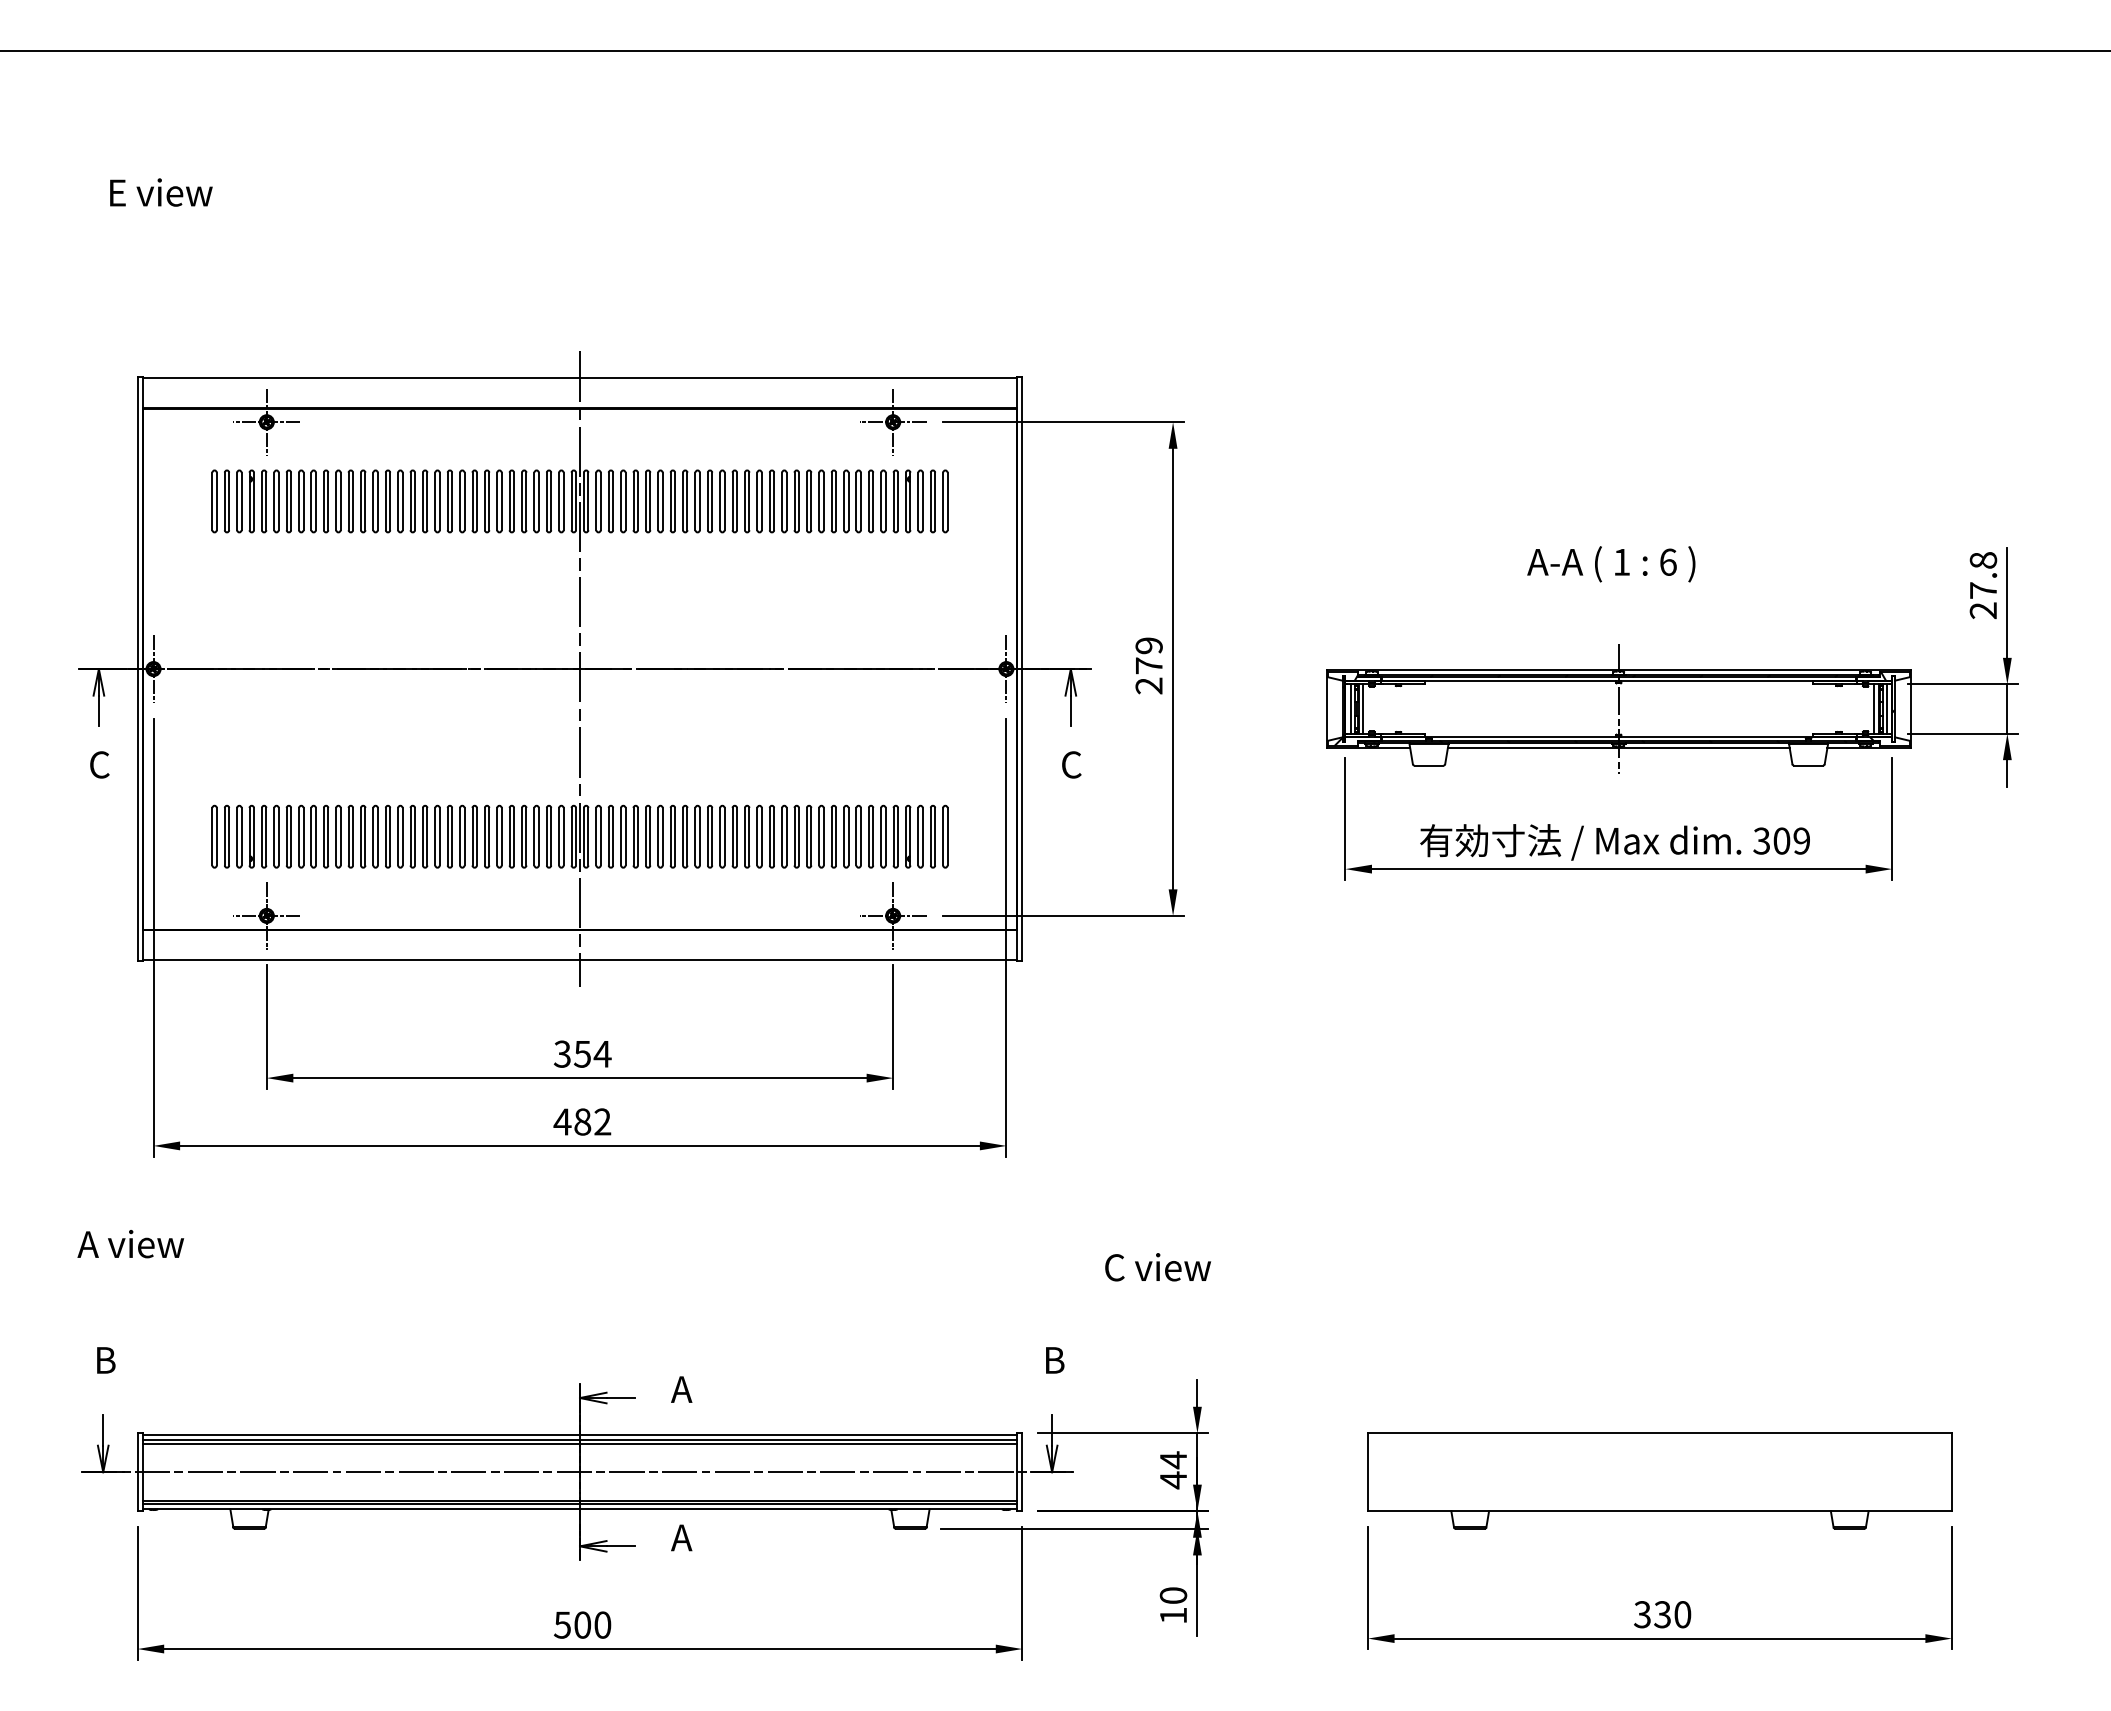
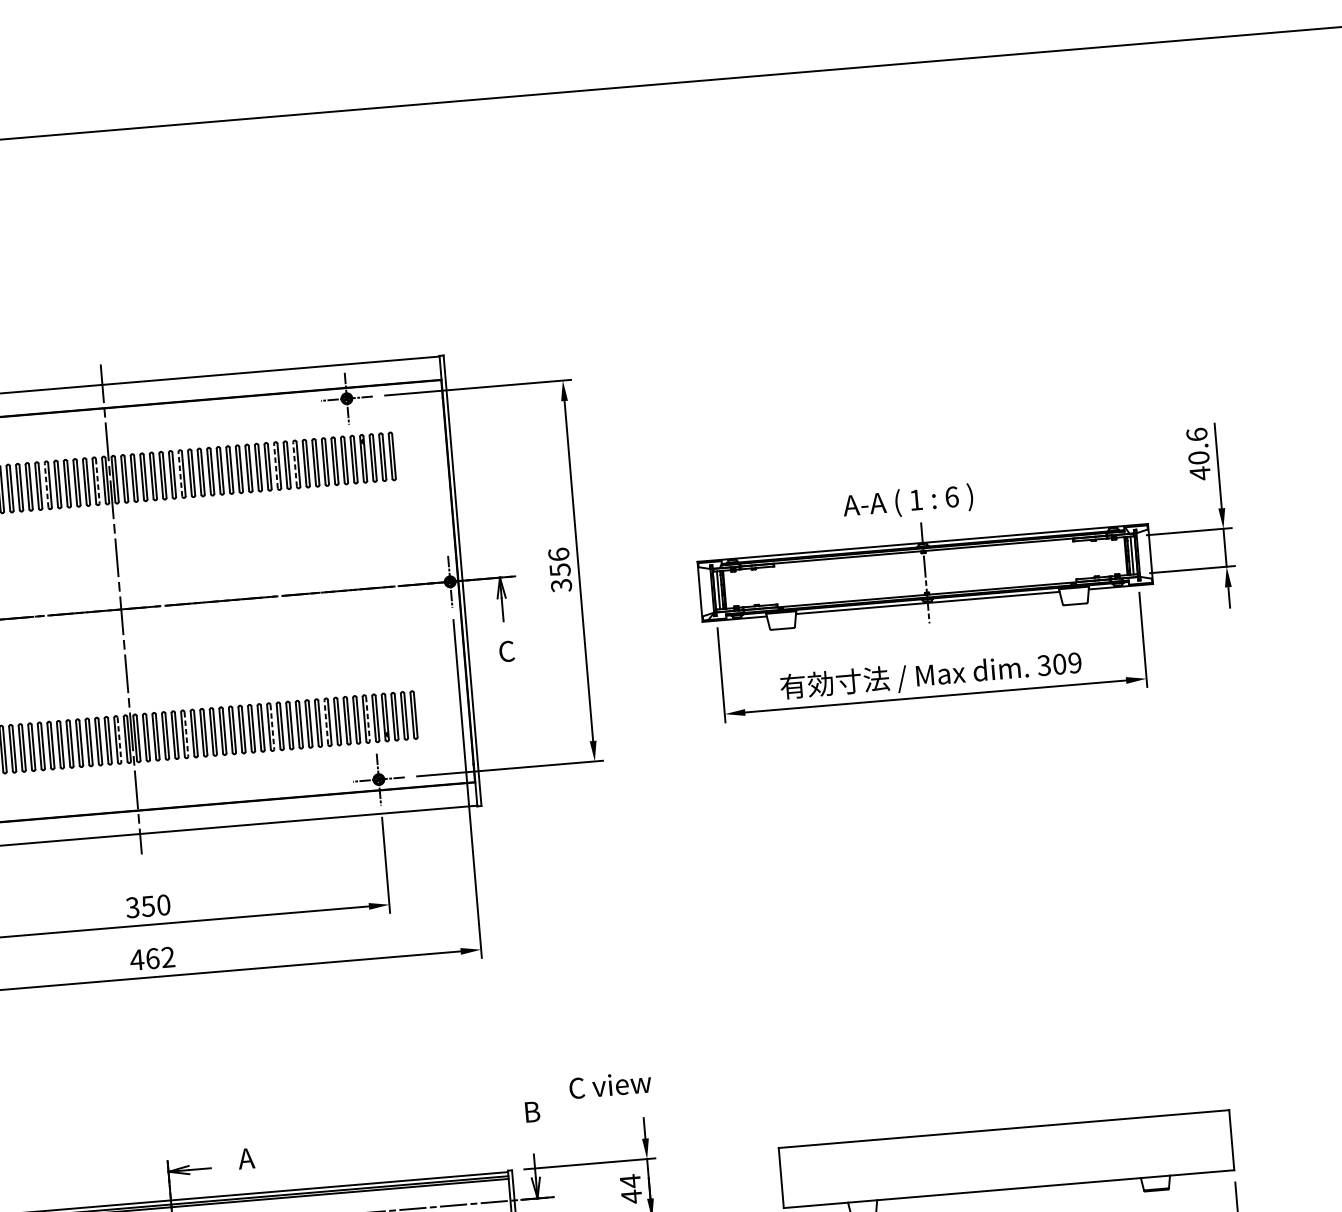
line: (497, 501) -> (46, 485), solid -> dashed
line: (563, 501) -> (97, 481), solid -> dashed
line: (670, 501) -> (180, 474), solid -> dashed
line: (794, 501) -> (275, 466), solid -> dashed
line: (819, 501) -> (295, 464), solid -> dashed
text: (1611, 564) -> (908, 502), moved
text: (1983, 585) -> (1198, 454), 27.8 -> 40.6
text: (1148, 665) -> (559, 569), 279 -> 356
line: (1363, 708) -> (728, 589), removed
line: (1874, 708) -> (1122, 555), removed
line: (563, 836) -> (119, 739), solid -> dashed
line: (650, 836) -> (186, 734), solid -> dashed
line: (761, 836) -> (272, 726), solid -> dashed
line: (831, 836) -> (326, 722), solid -> dashed
line: (885, 836) -> (367, 718), solid -> dashed
text: (602, 1053) -> (163, 904), 354 -> 350
text: (582, 1121) -> (152, 958), 482 -> 462
text: (1158, 1267) -> (610, 1085), moved

